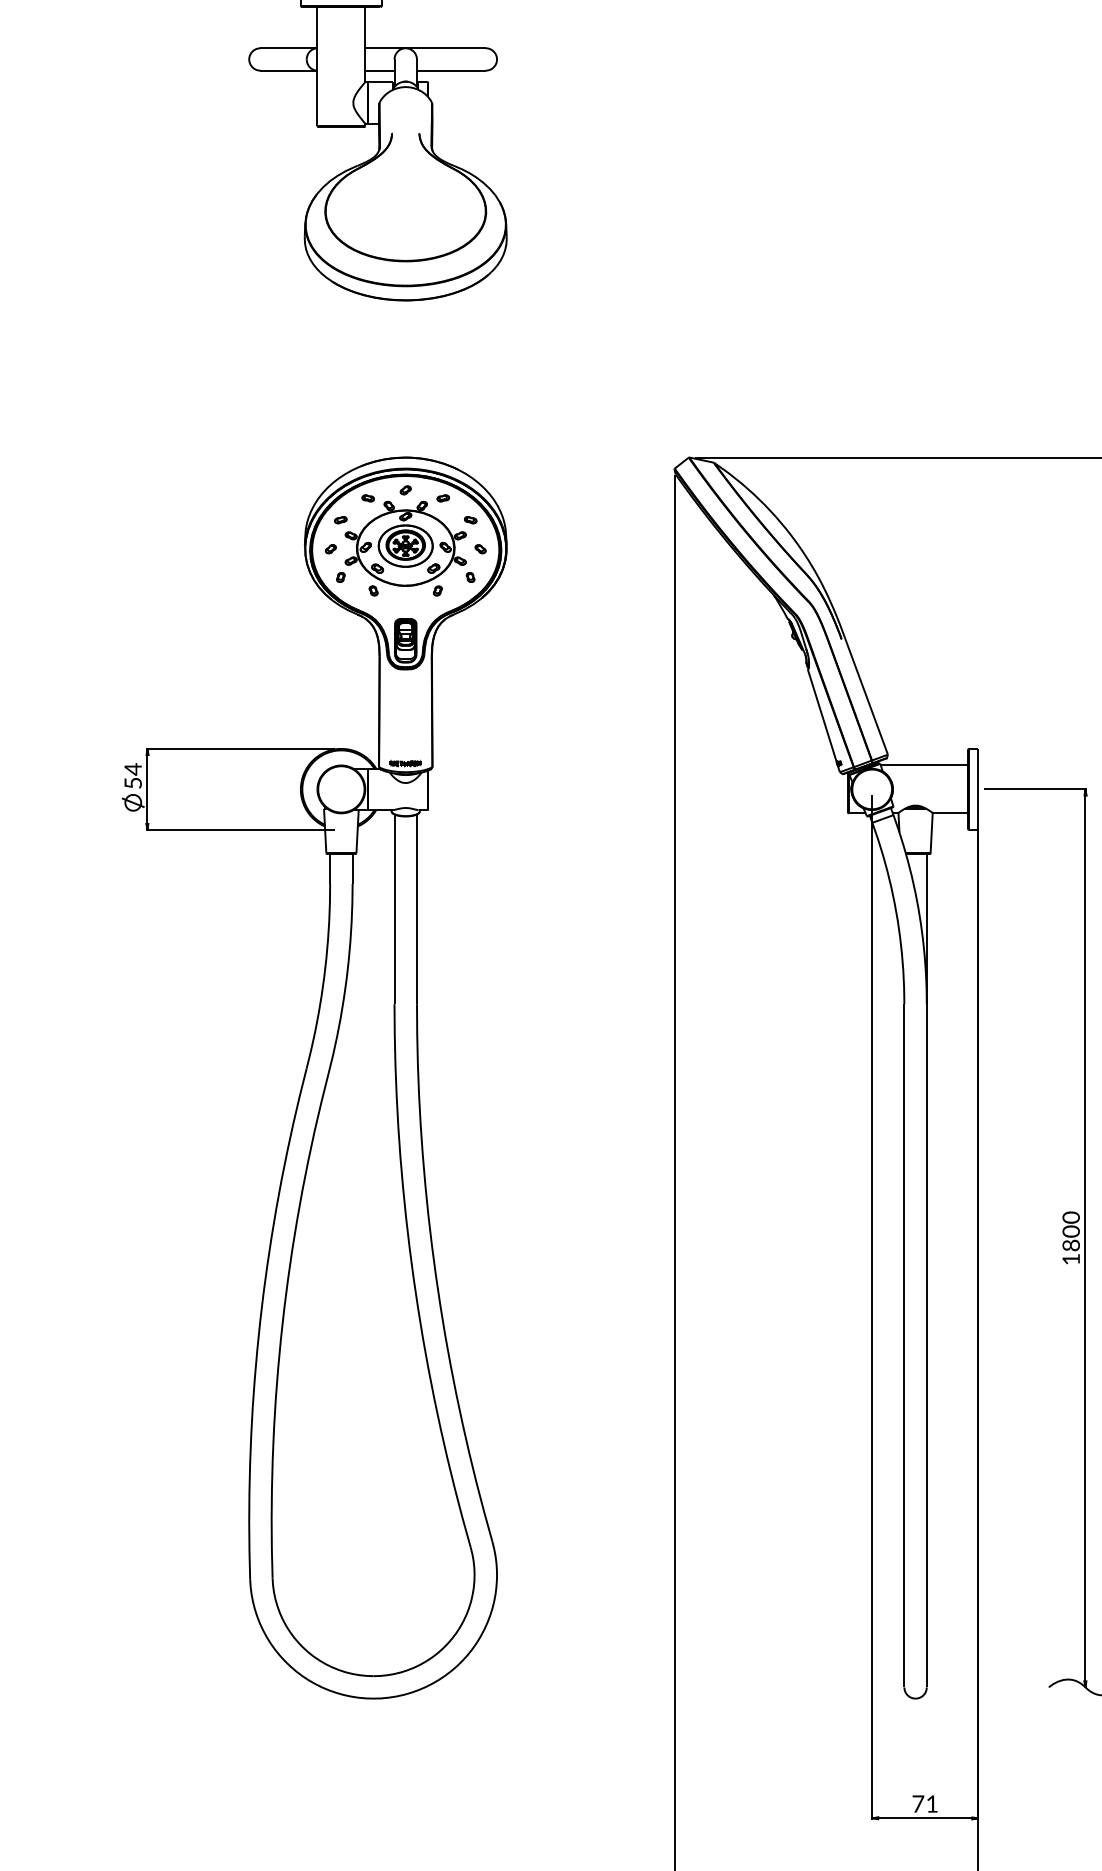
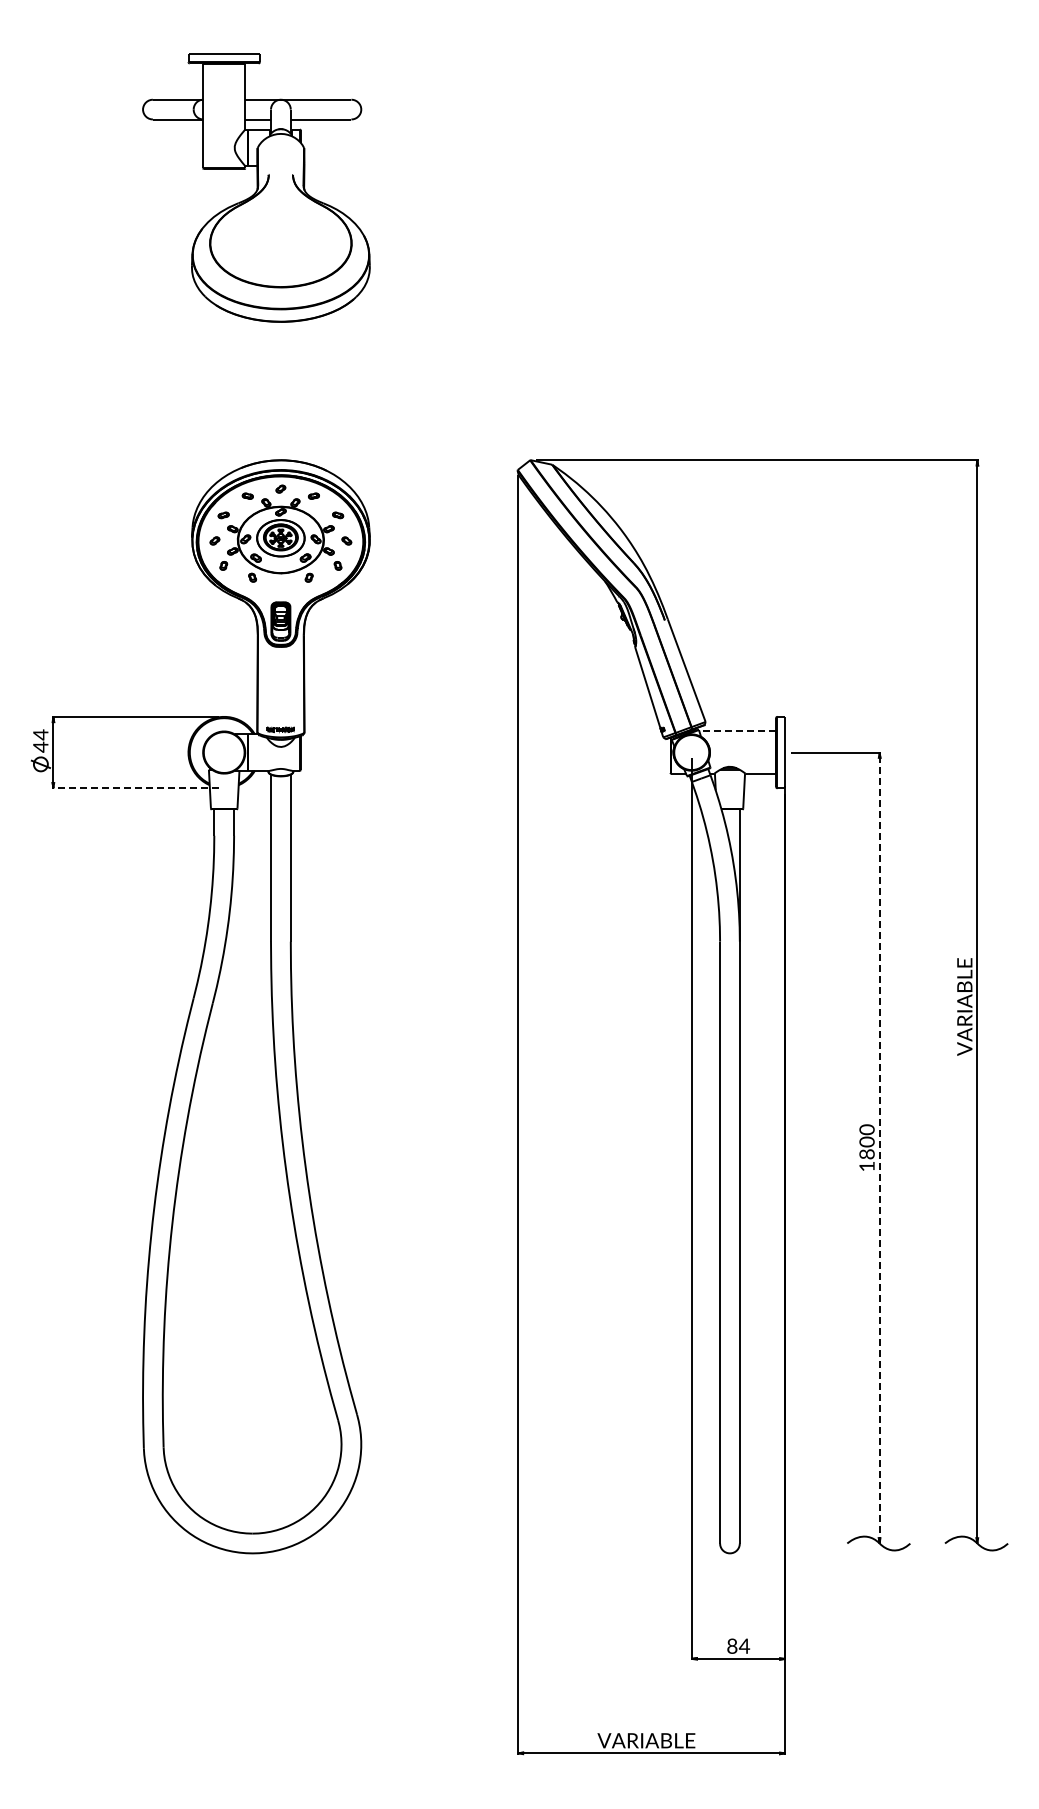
line: (924, 765) -> (737, 731), solid -> dashed
text: (132, 782) -> (40, 746), 54 -> 44
line: (240, 830) -> (135, 788), solid -> dashed
line: (1085, 1237) -> (879, 1147), solid -> dashed
text: (925, 1803) -> (738, 1645), 71 -> 84

